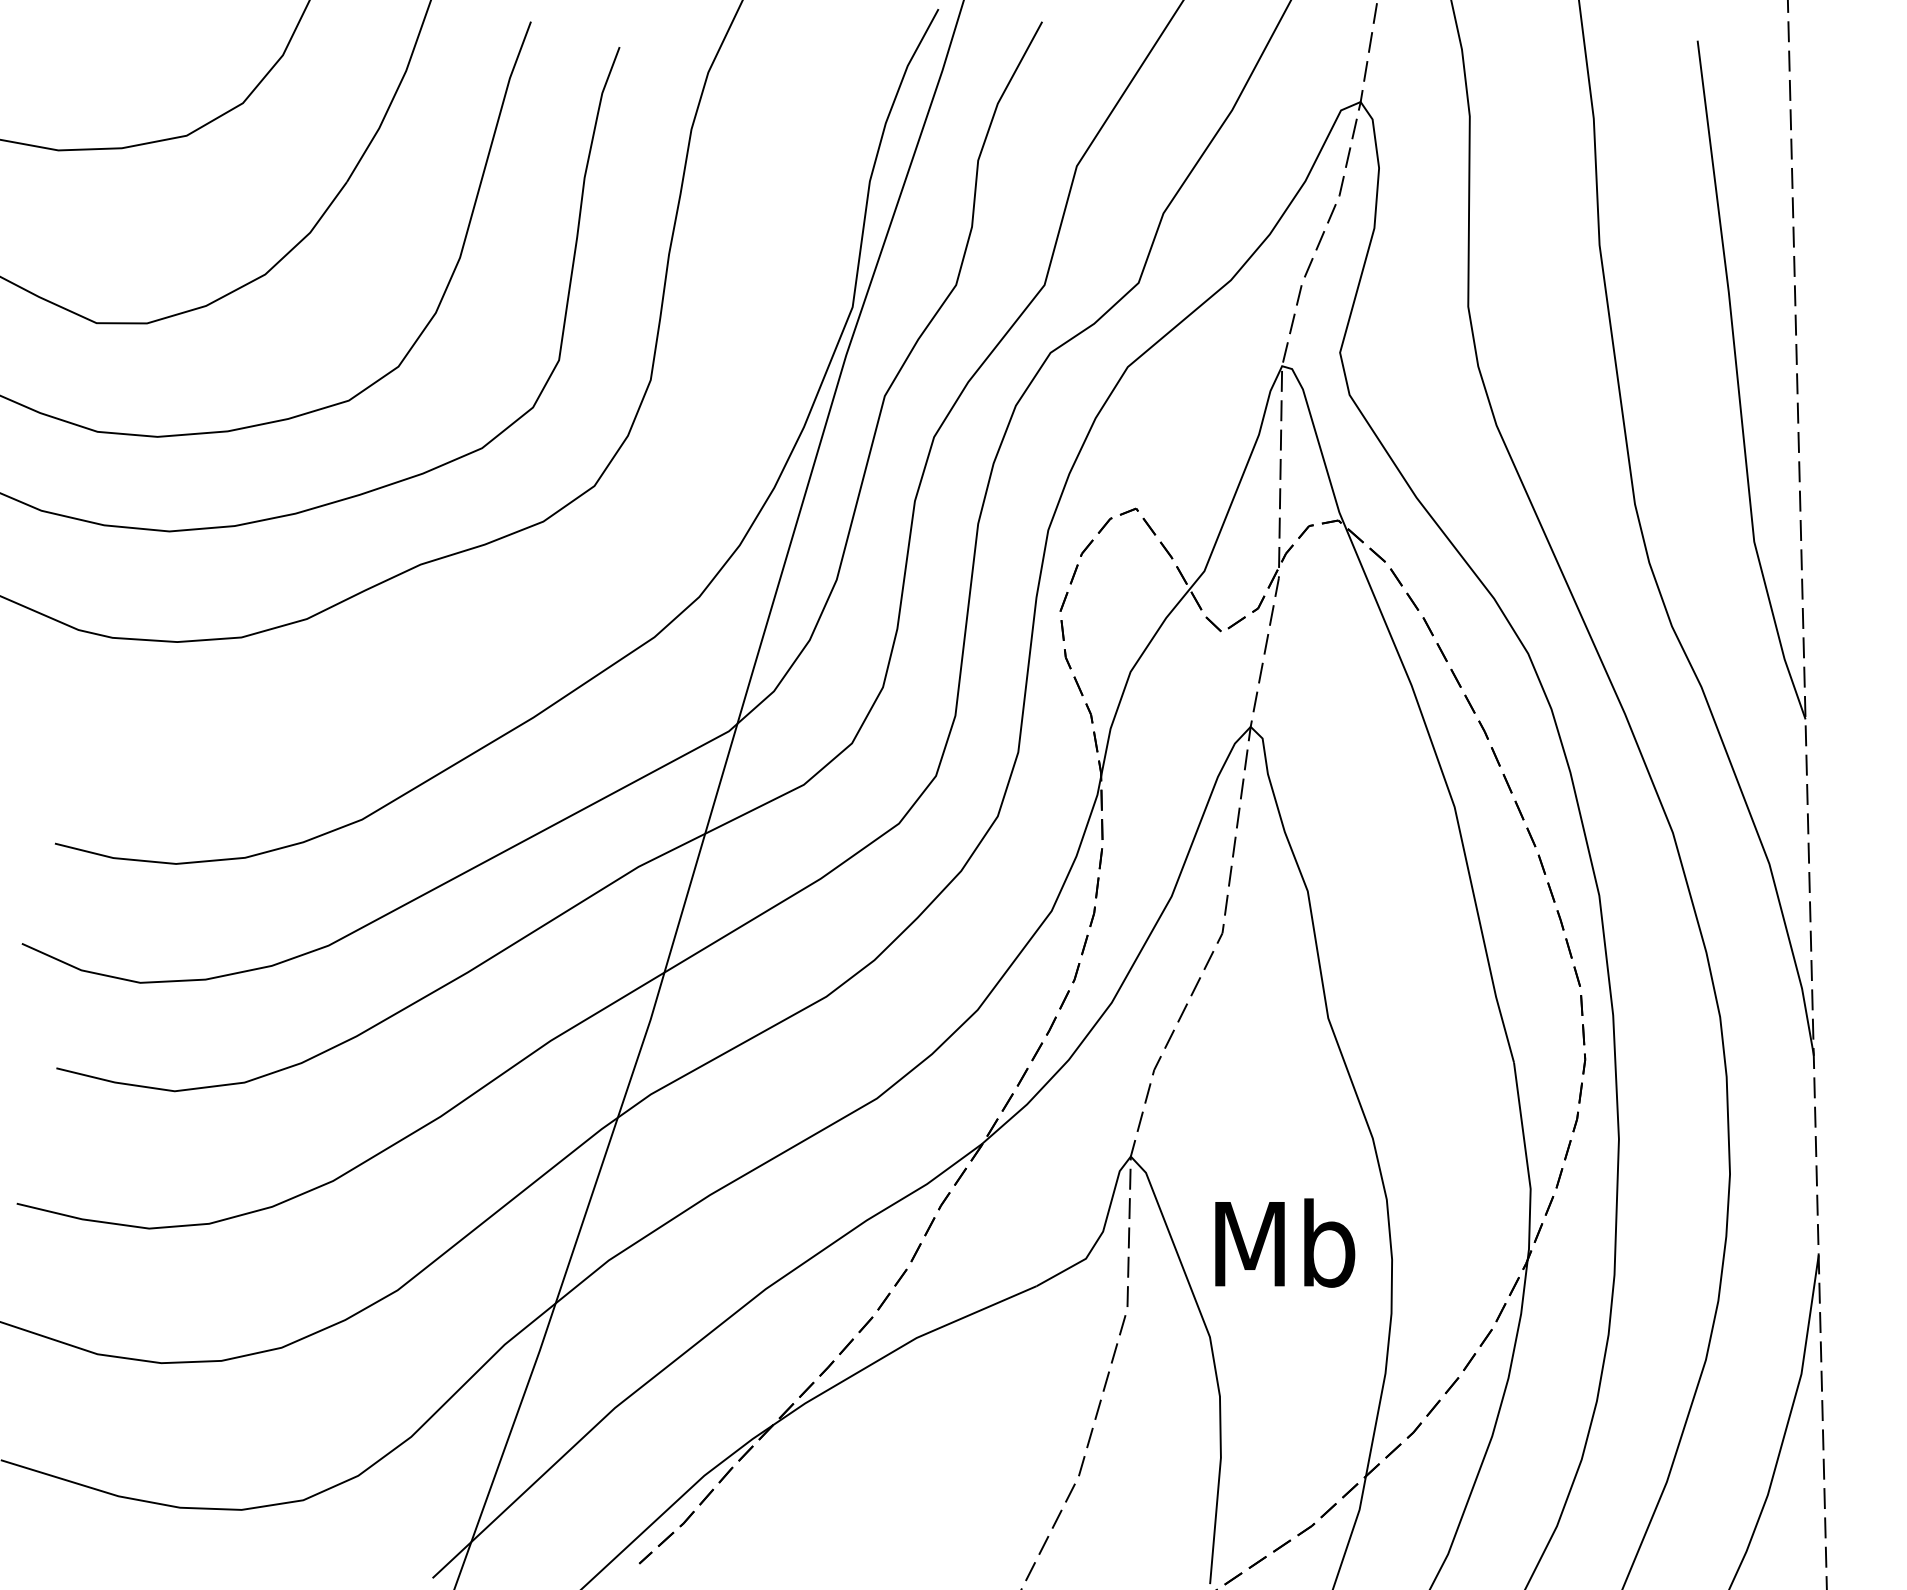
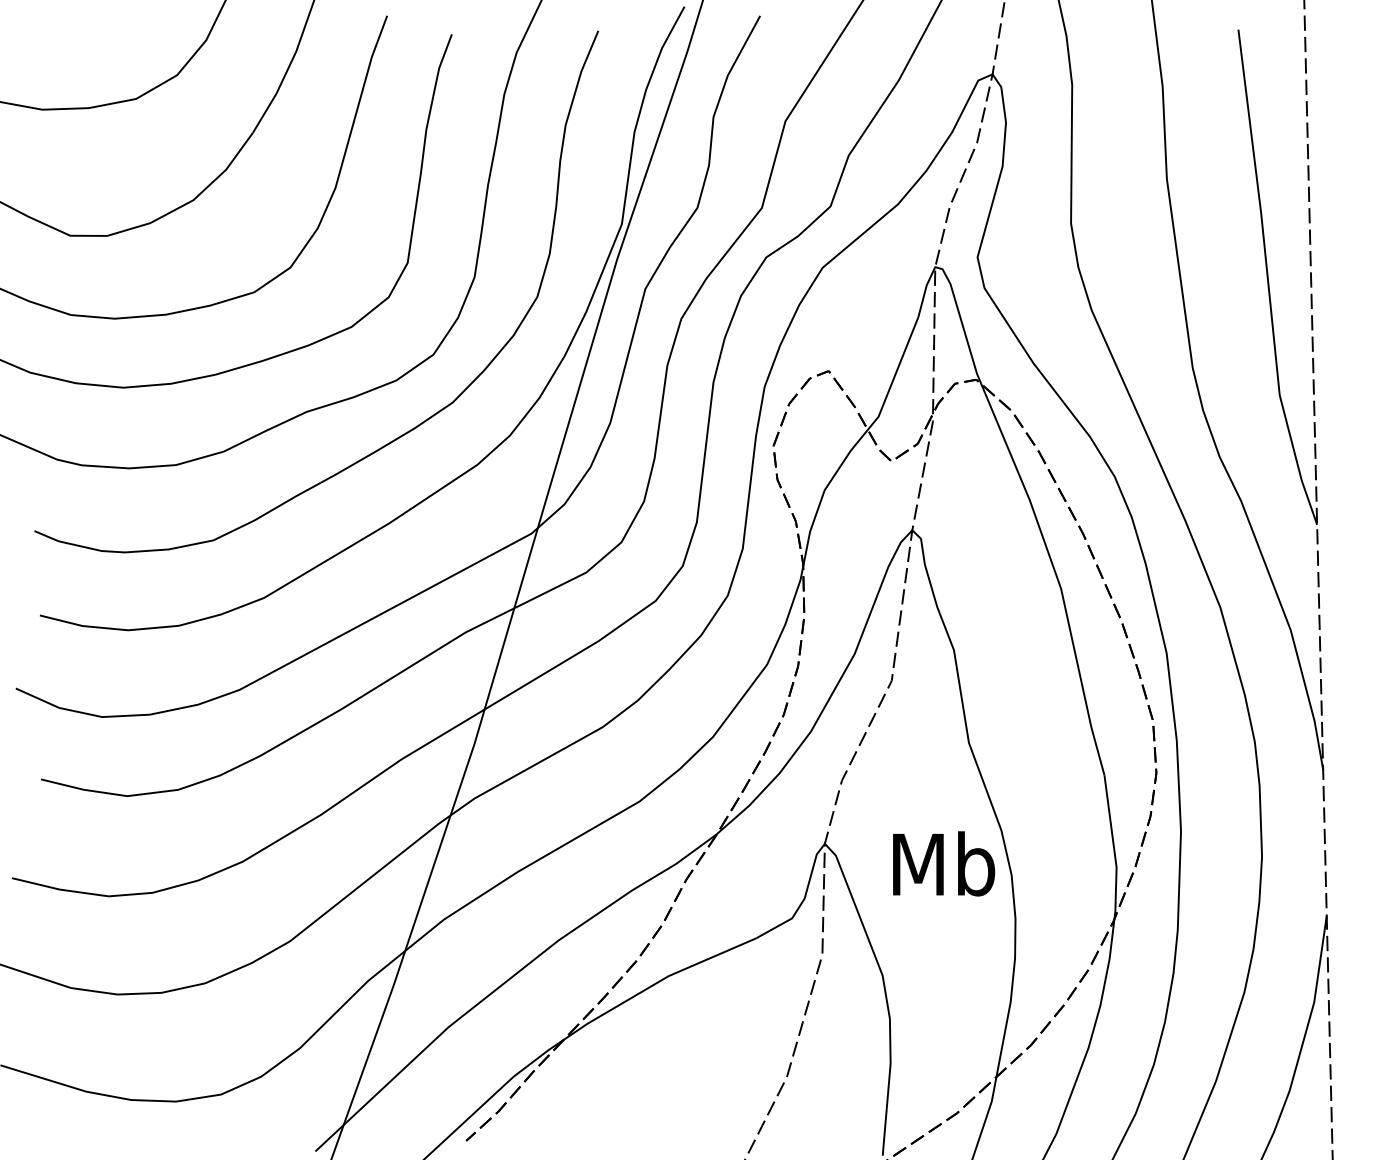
curve: (550, 596) -> (401, 435), added
text: (1285, 1242) -> (944, 863), moved

